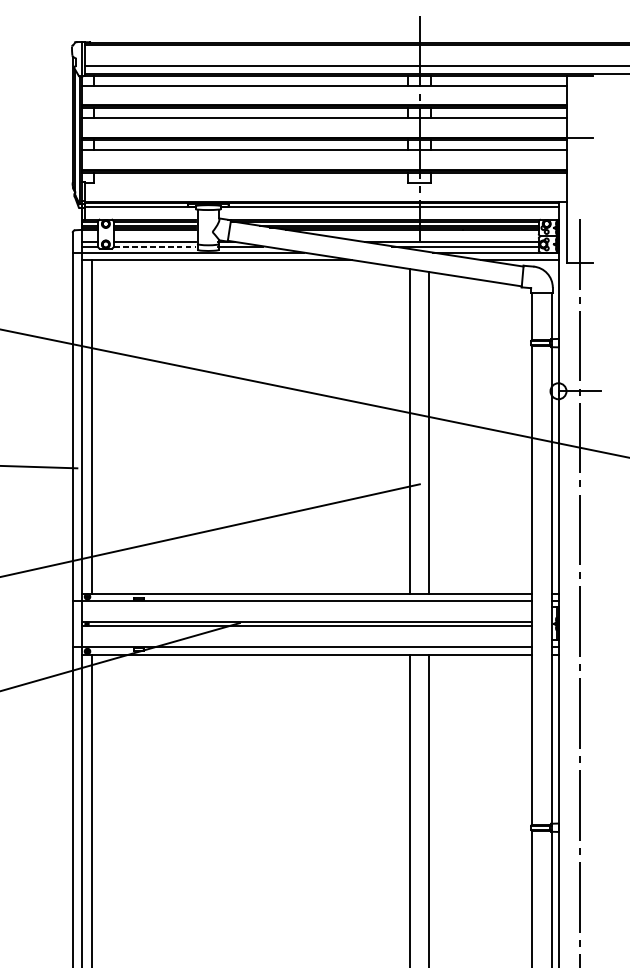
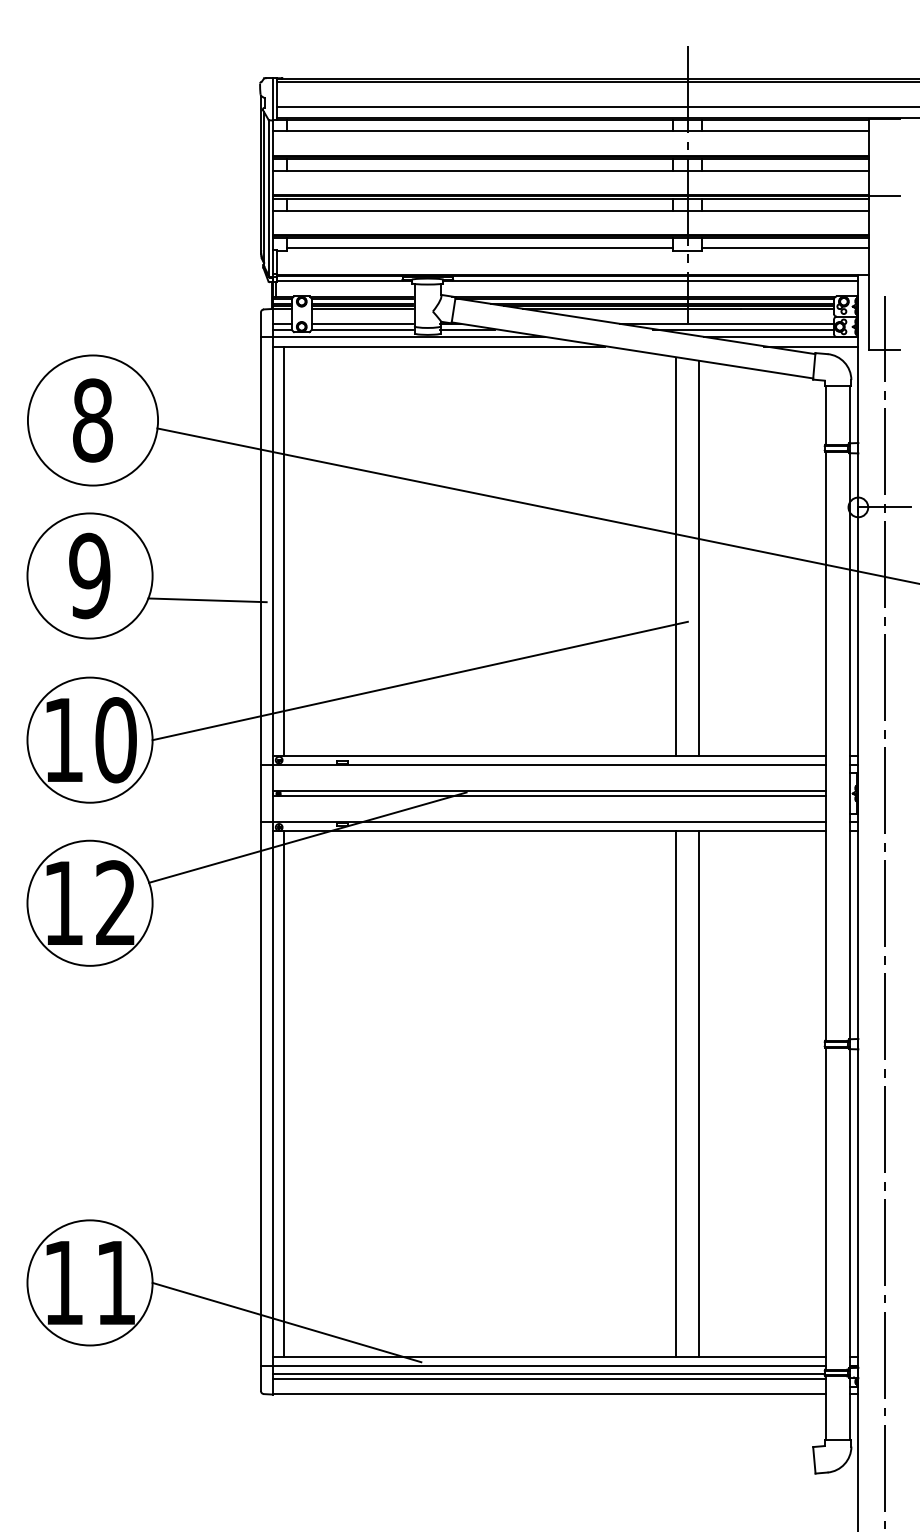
line: (251, 180) -> (480, 248), added
line: (499, 180) -> (785, 248), added
line: (155, 246) -> (362, 329), dashed -> solid

